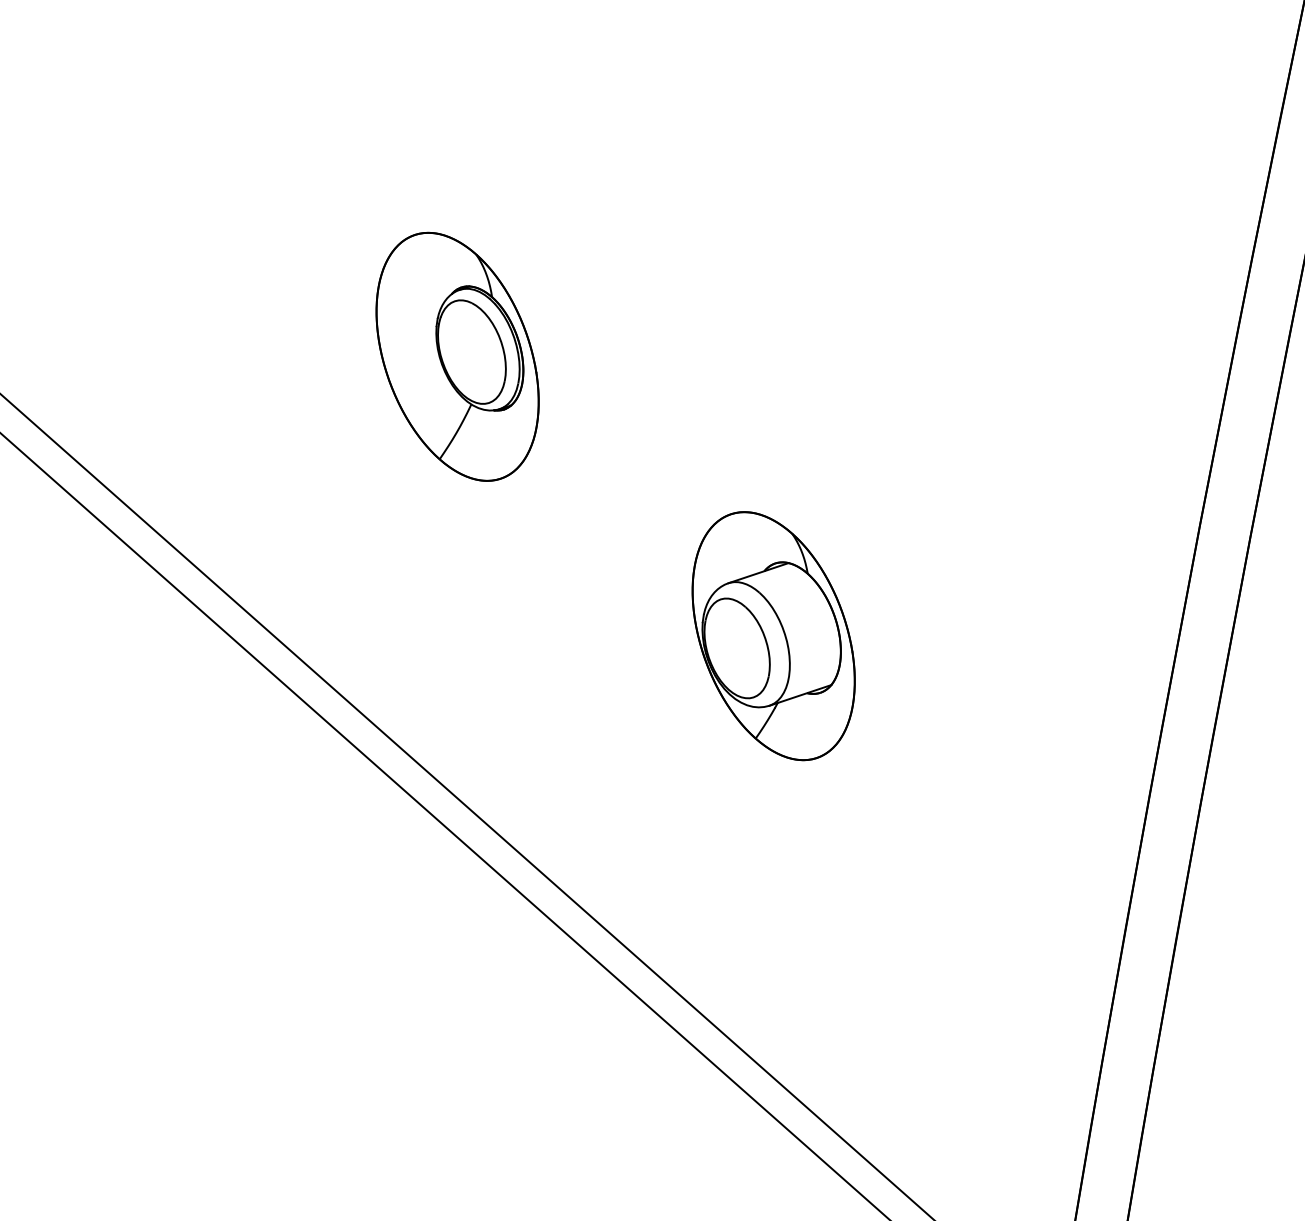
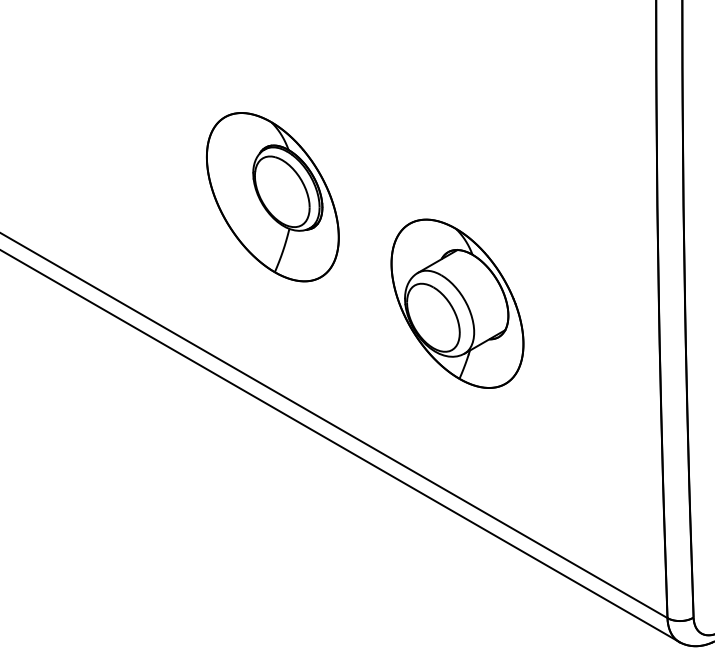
part: (456, 357) -> (272, 197), size x1.43
part: (773, 635) -> (457, 303), size x1.43

